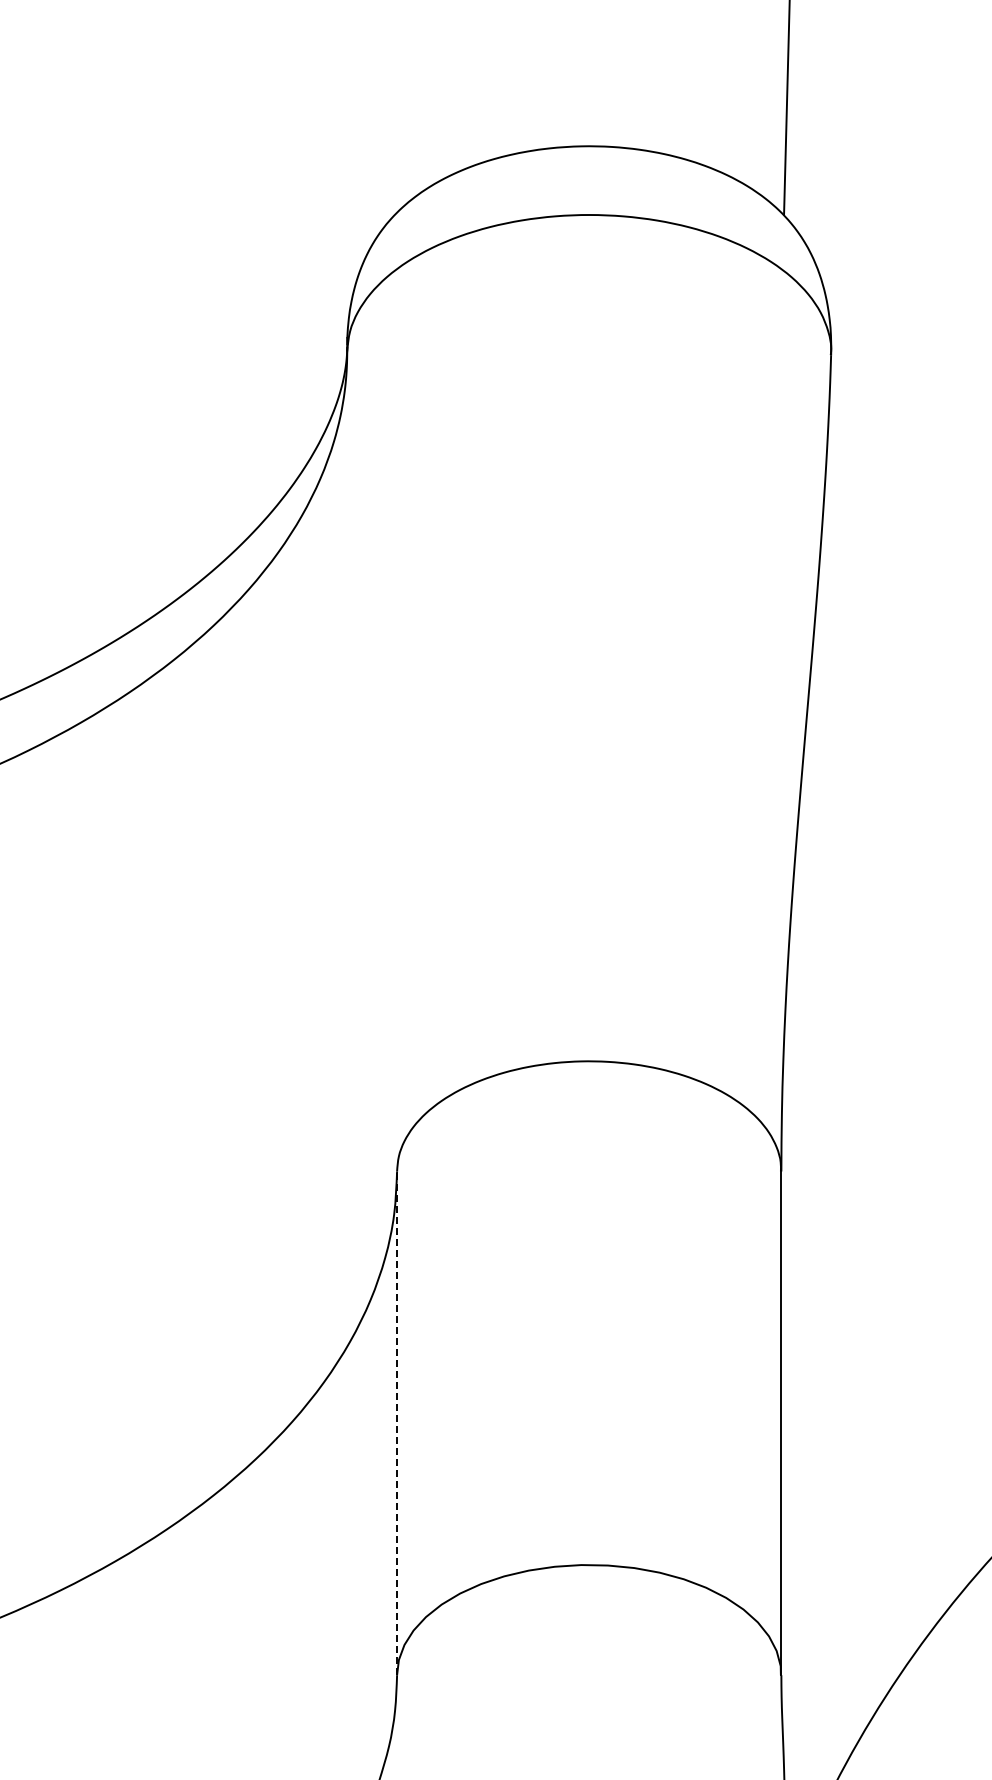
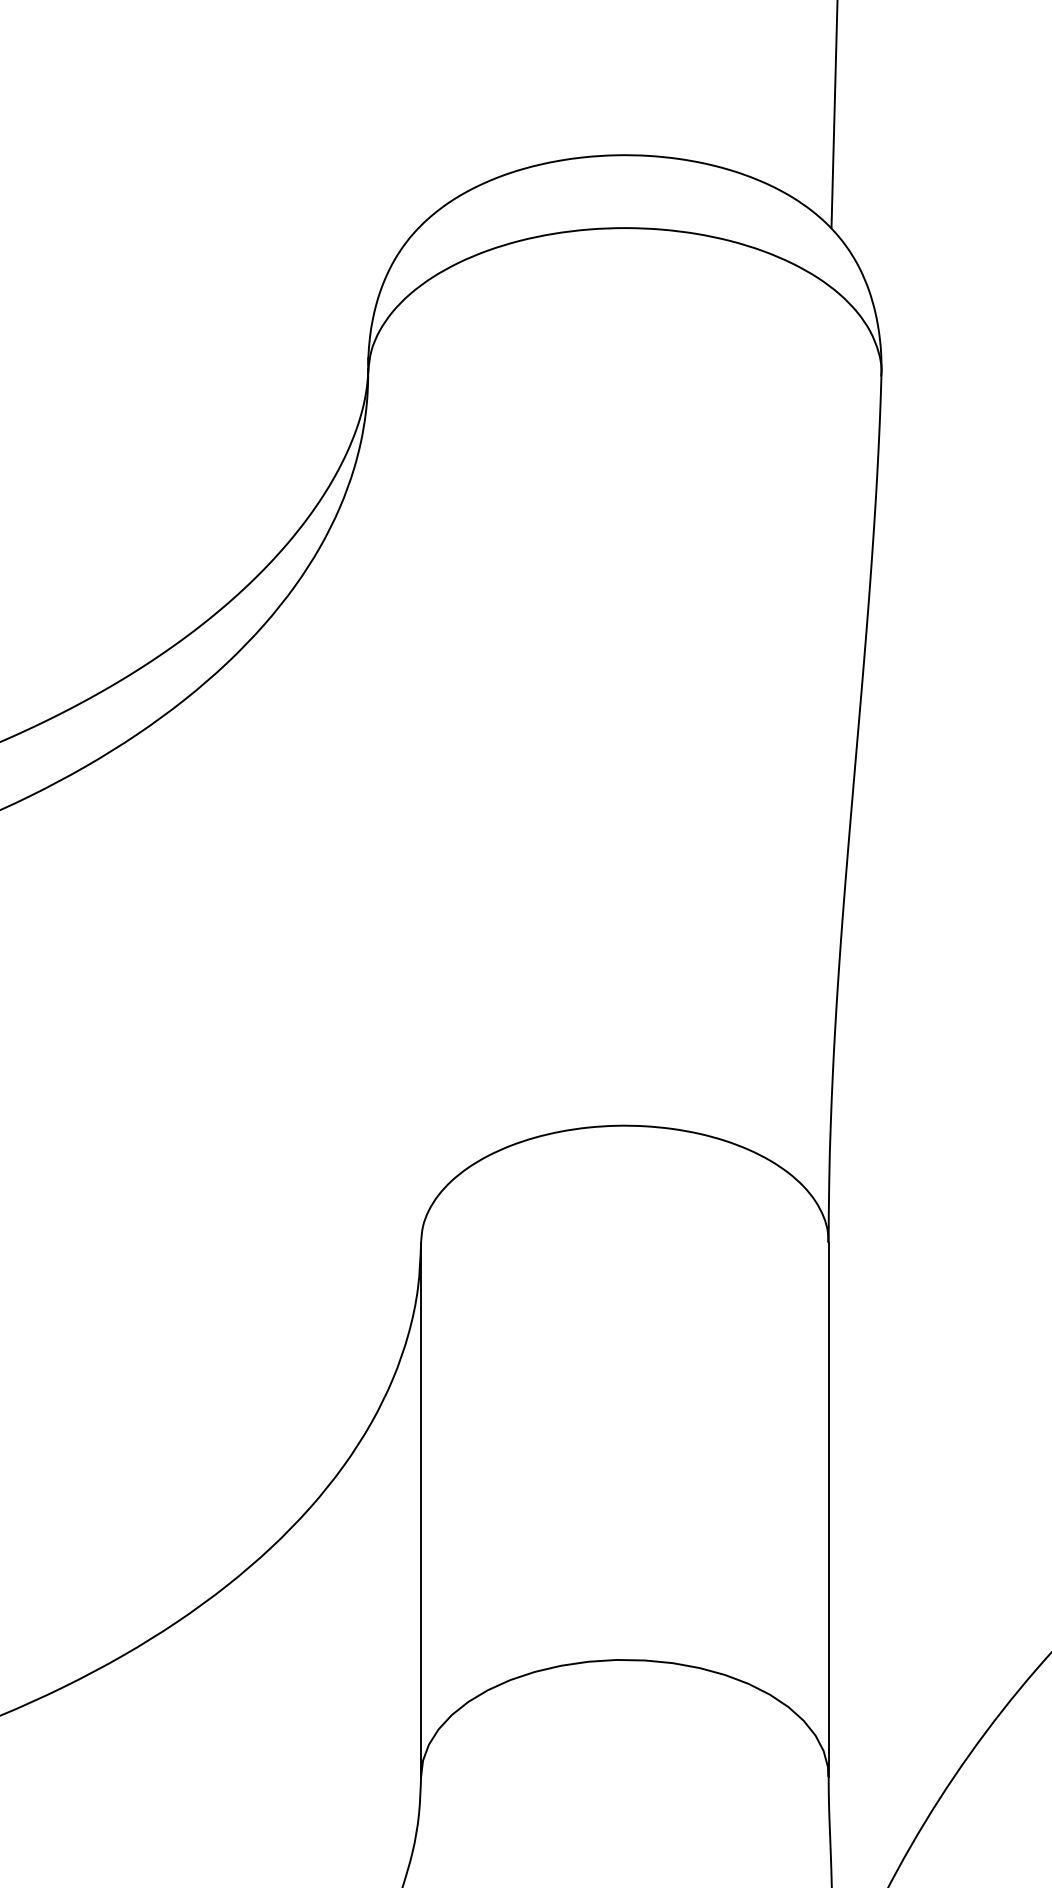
line: (397, 1423) -> (421, 1509), dashed -> solid

